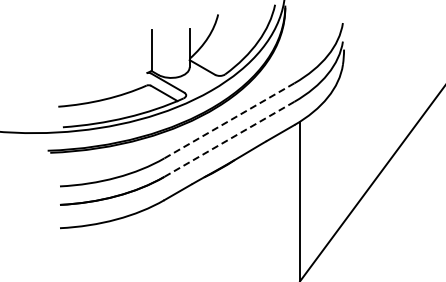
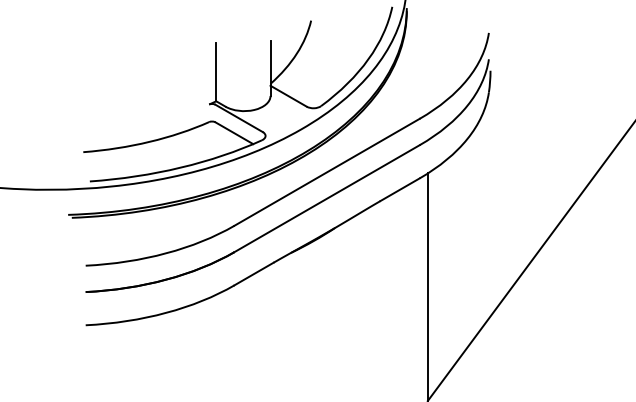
line: (228, 121) -> (325, 173), dashed -> solid
line: (228, 139) -> (325, 198), dashed -> solid

